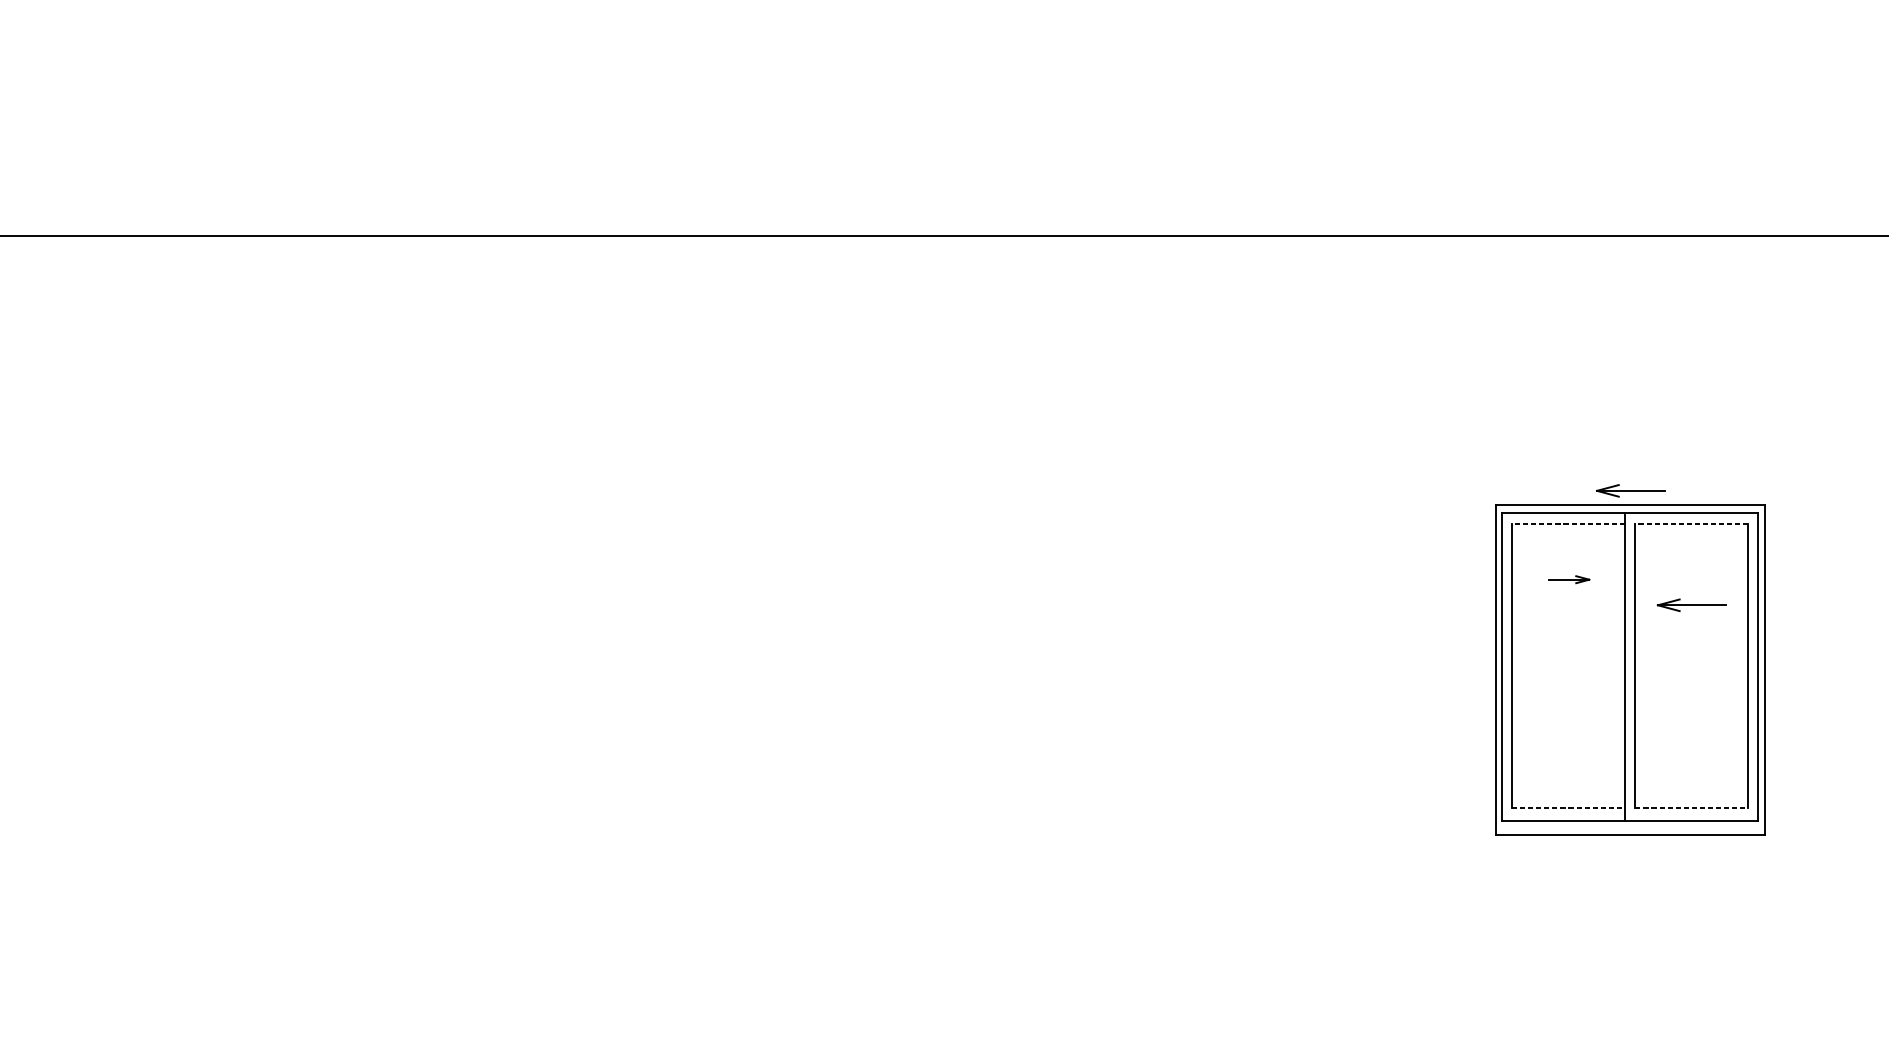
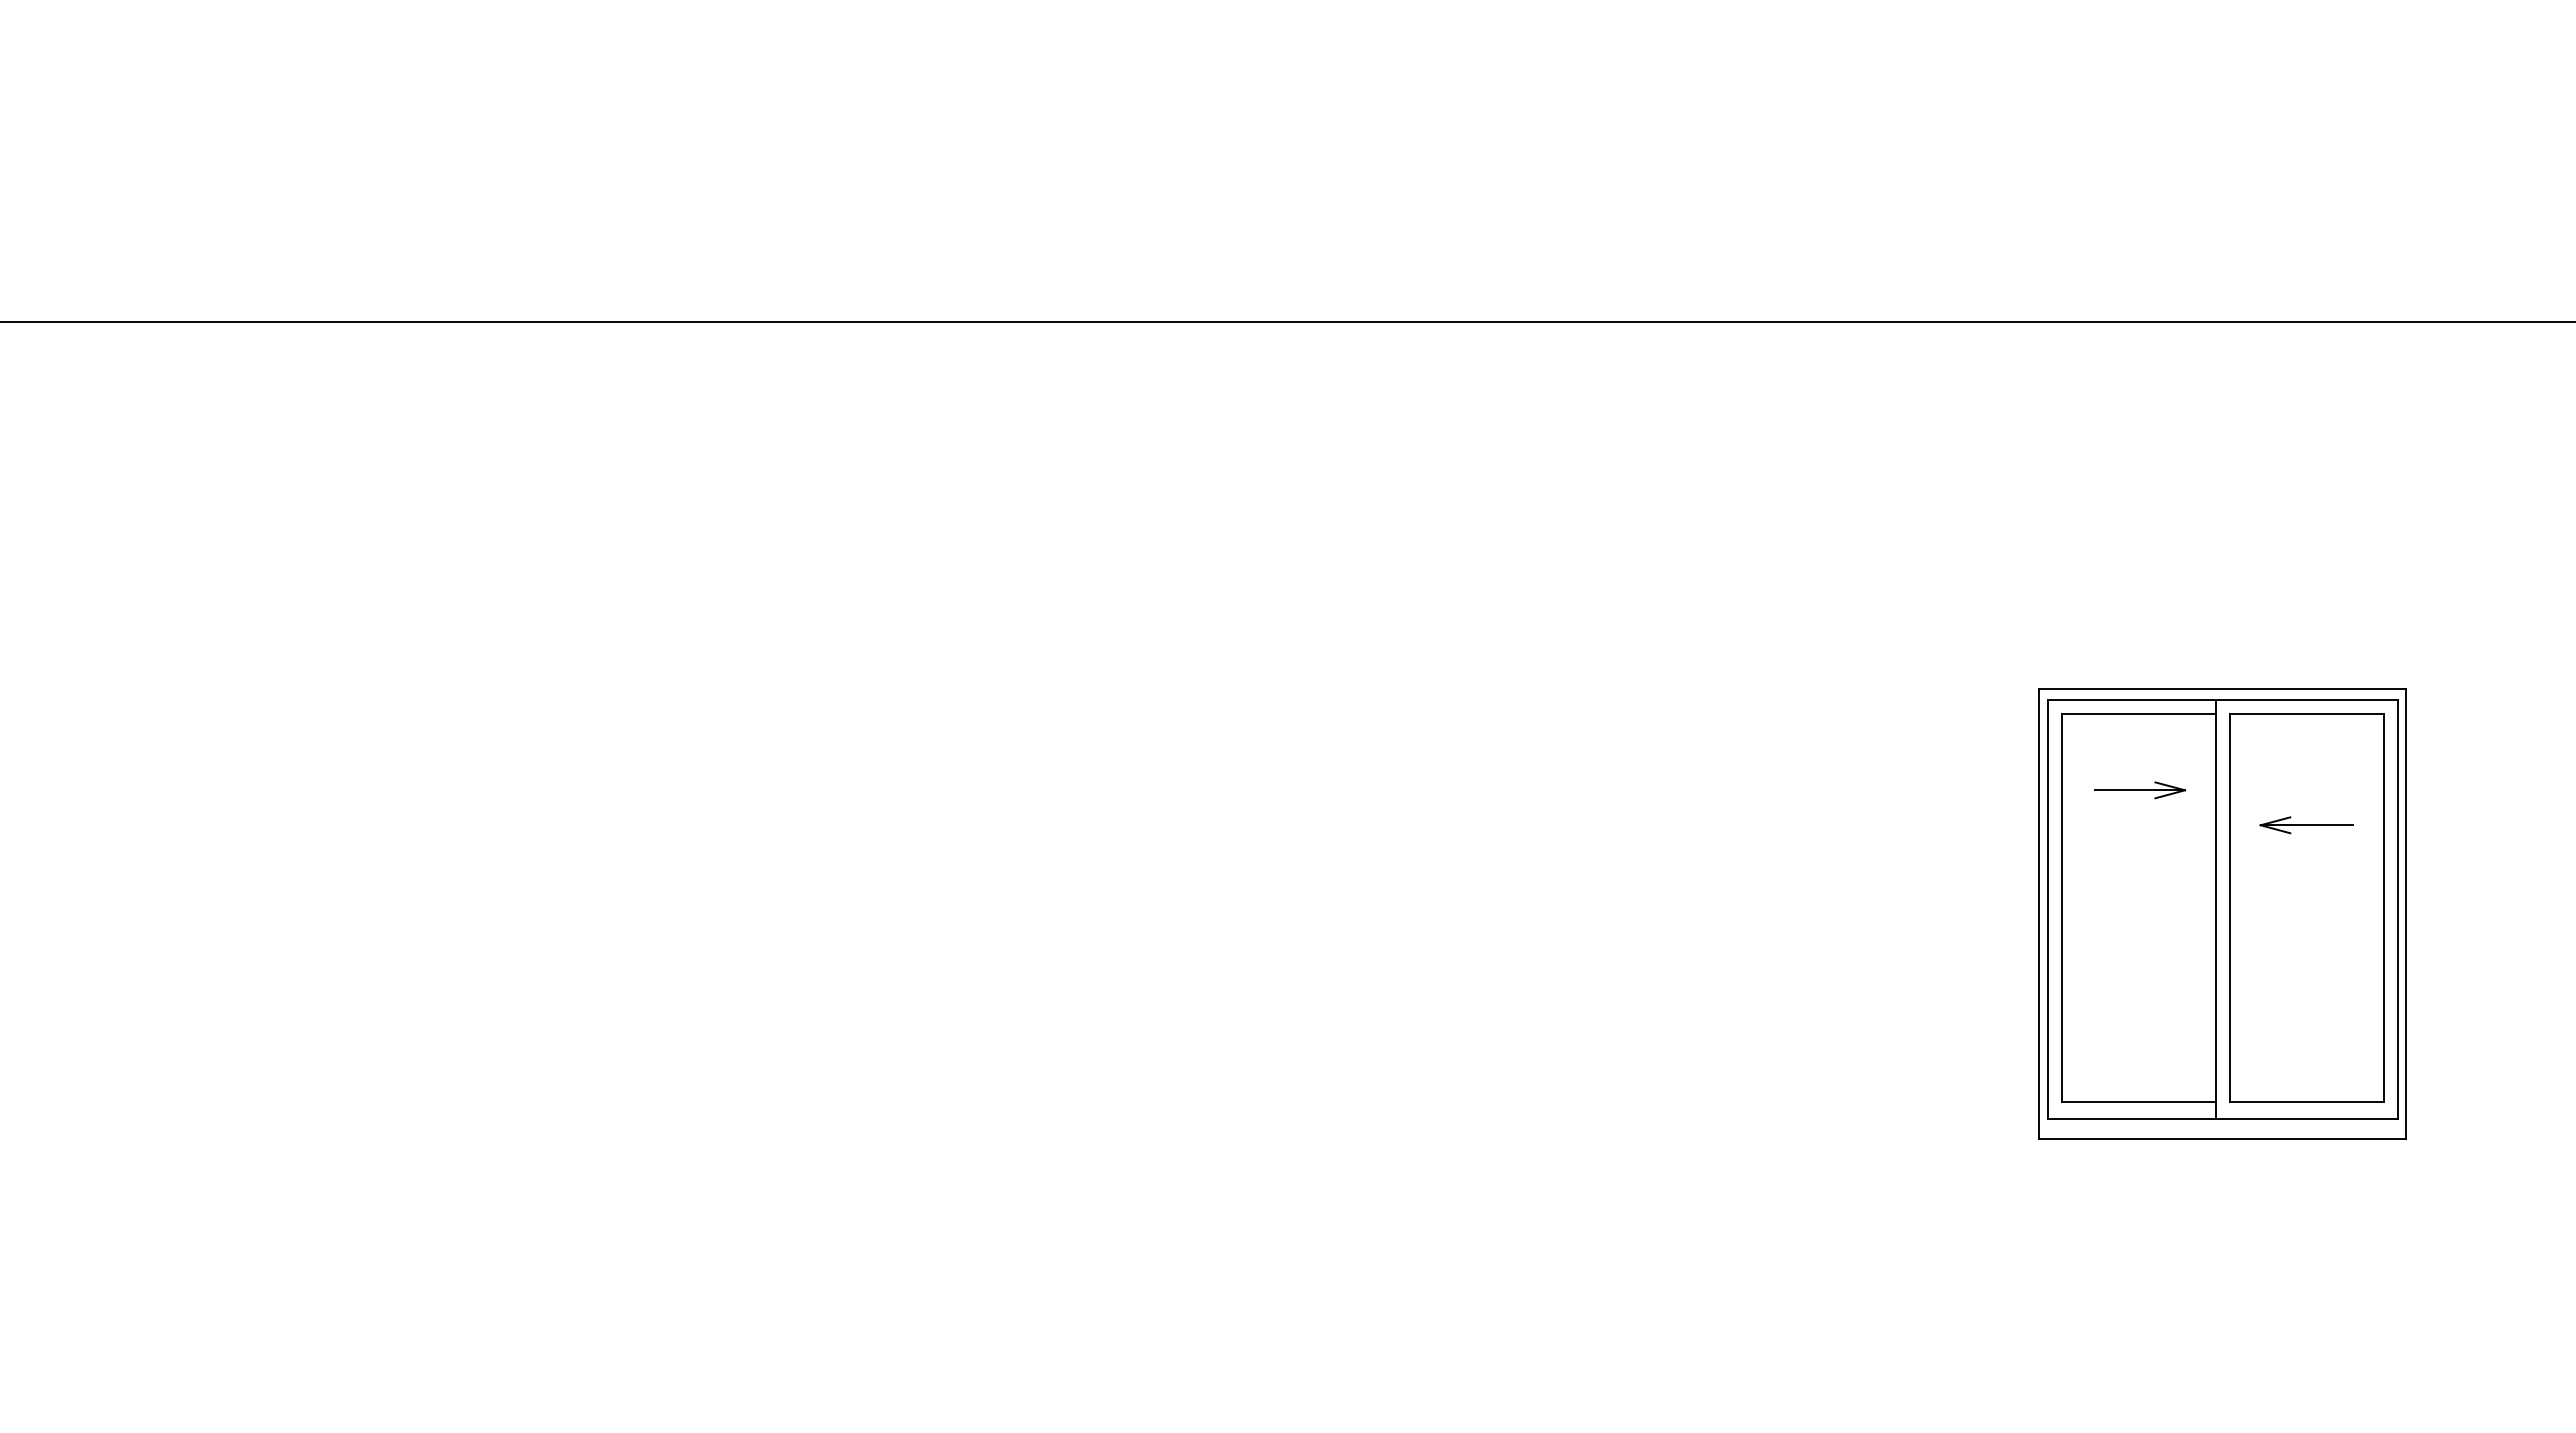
part: (1630, 491) -> (2223, 669), removed
line: (1568, 524) -> (2138, 714), dashed -> solid
line: (1691, 524) -> (2306, 714), dashed -> solid
part: (1569, 579) -> (2139, 790), size x1.67
line: (1569, 807) -> (2139, 1101), dashed -> solid
line: (1692, 807) -> (2307, 1101), dashed -> solid

